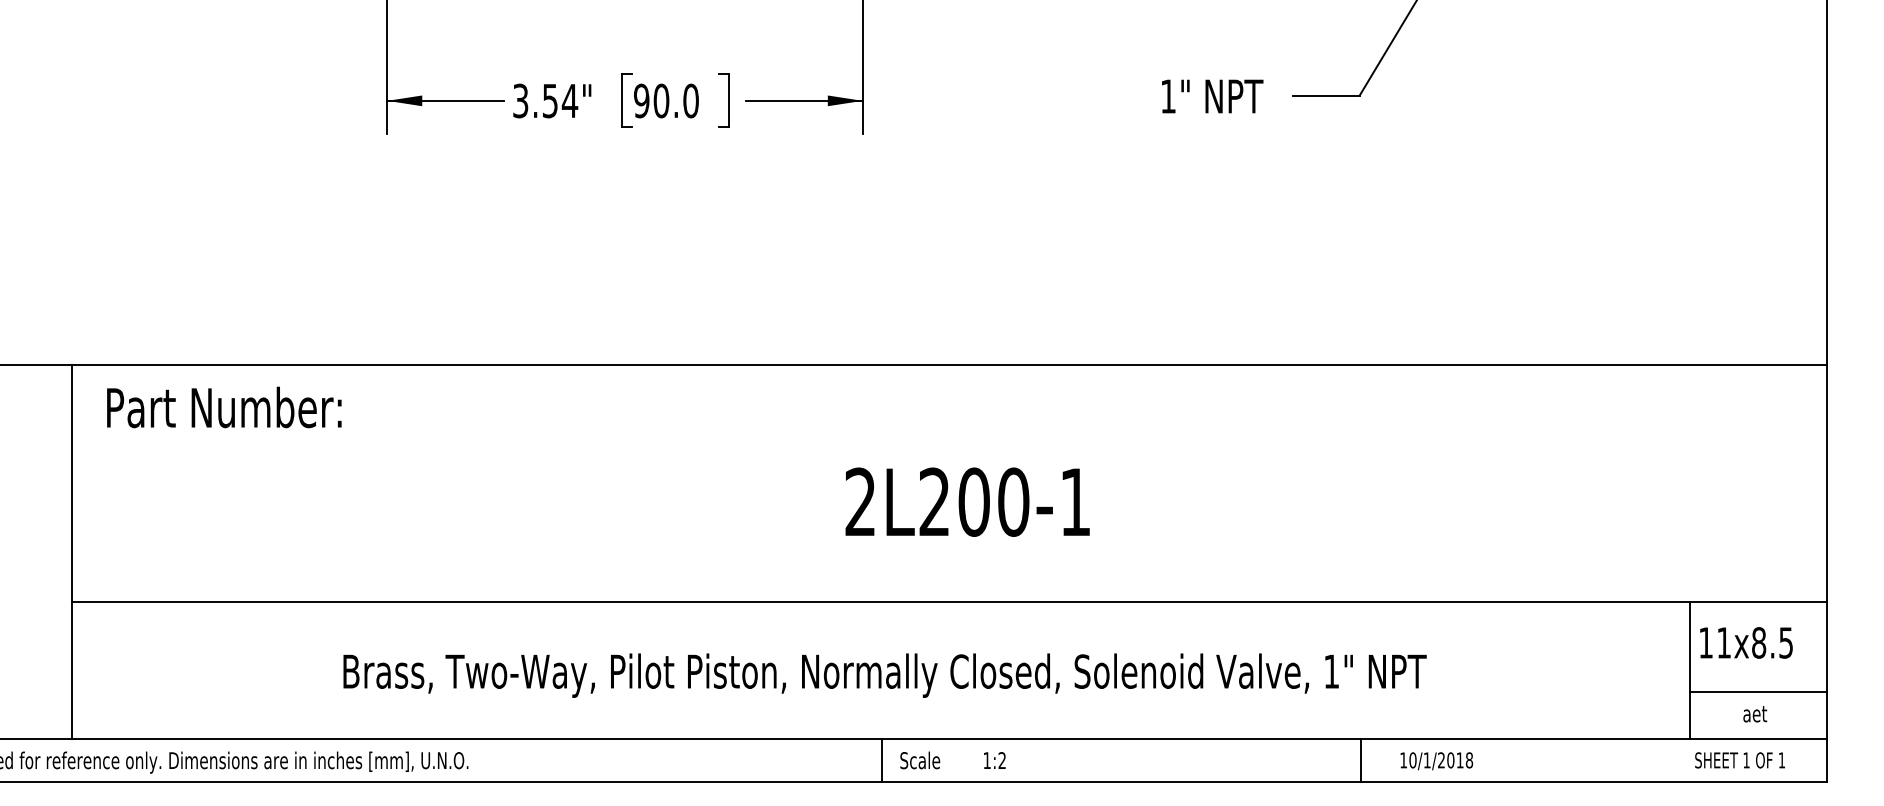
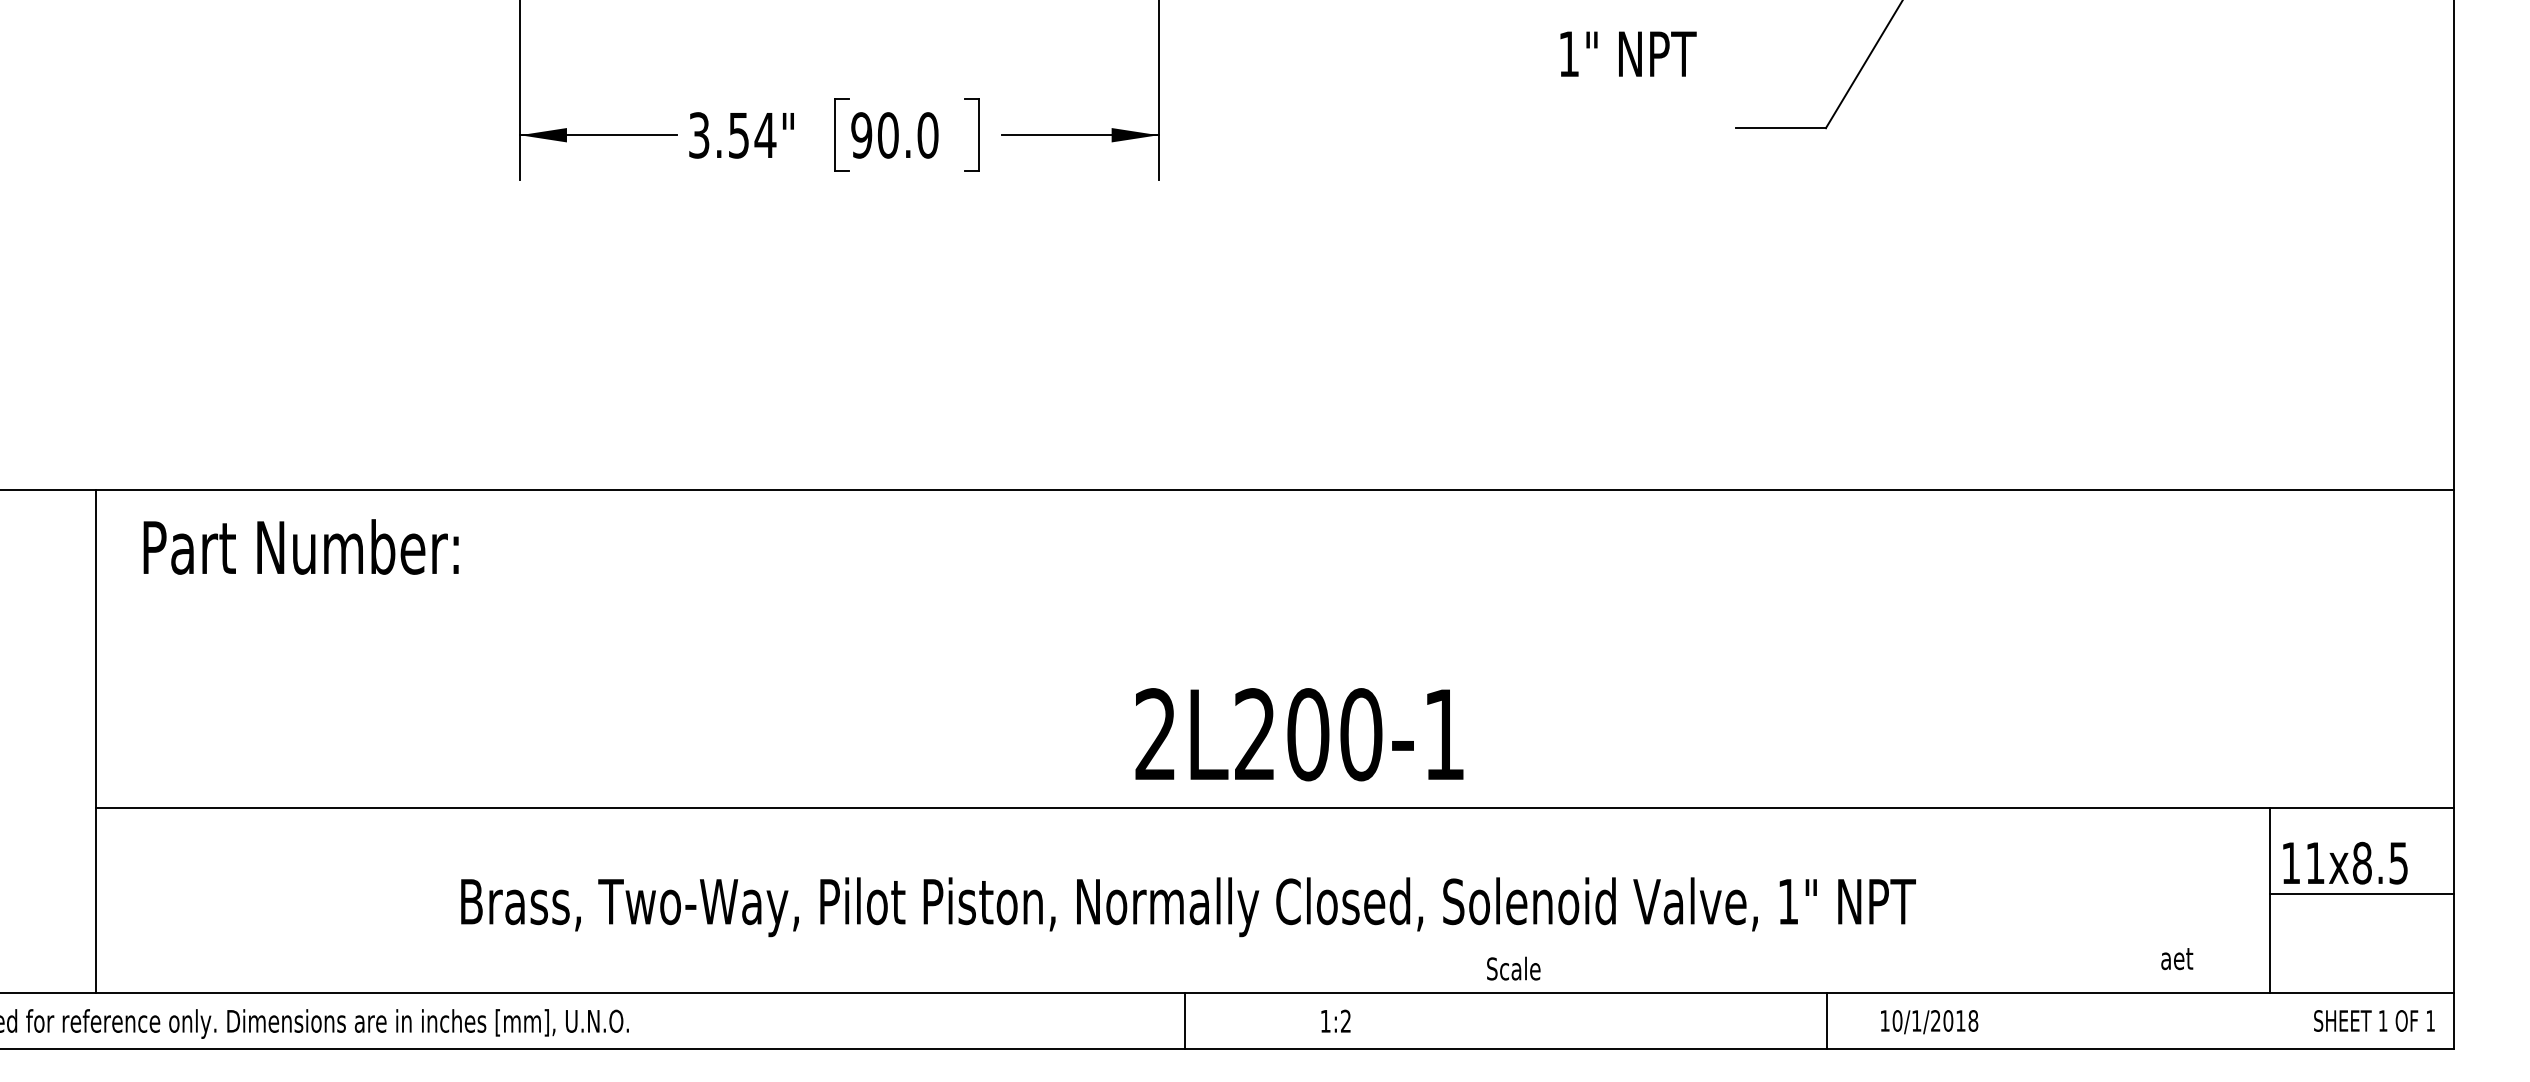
text: (1212, 96) -> (1628, 54), moved
text: (967, 501) -> (1299, 733), moved
line: (1758, 691) -> (2361, 893), moved
text: (1755, 714) -> (2177, 959), moved
text: (920, 760) -> (1514, 968), moved
text: (1739, 760) -> (2373, 1021), moved

